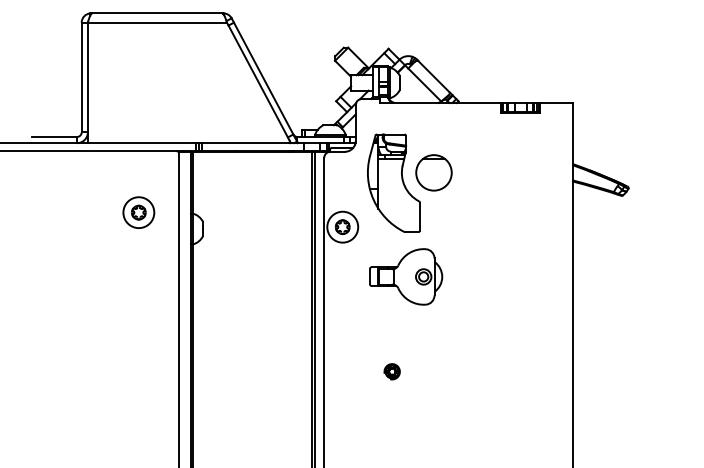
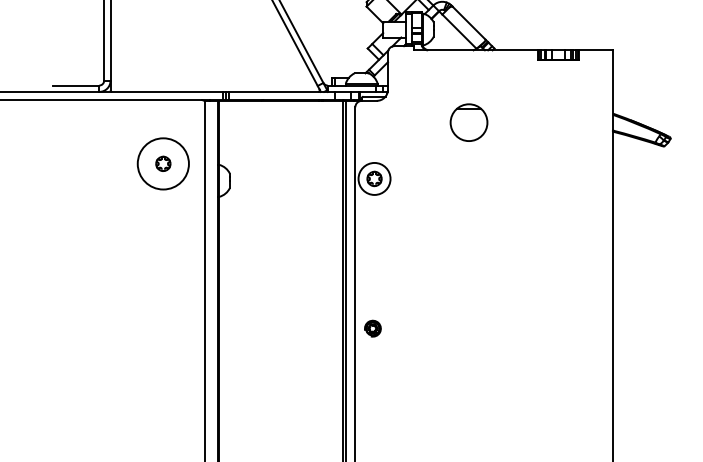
part: (393, 182) -> (427, 132), removed
circle: (138, 212) -> (162, 163), size x1.6
part: (406, 276) -> (440, 230), removed
part: (391, 371) -> (372, 328), moved

